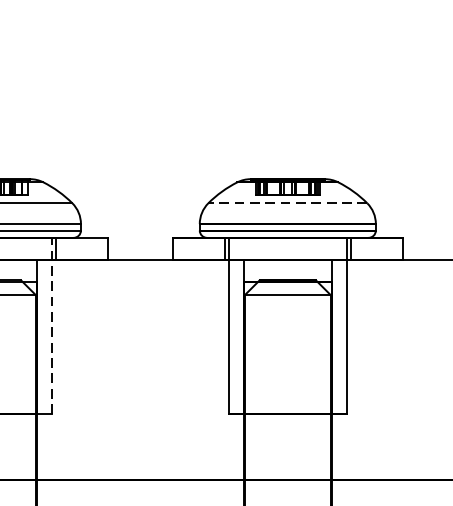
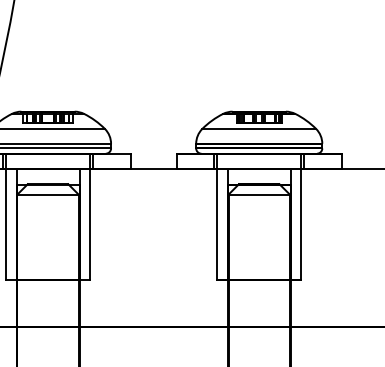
line: (288, 202) -> (259, 128), dashed -> solid
line: (52, 325) -> (90, 216), dashed -> solid

